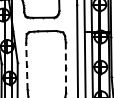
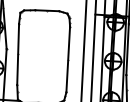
line: (26, 66) -> (17, 54), dashed -> solid
line: (65, 68) -> (67, 60), dashed -> solid

